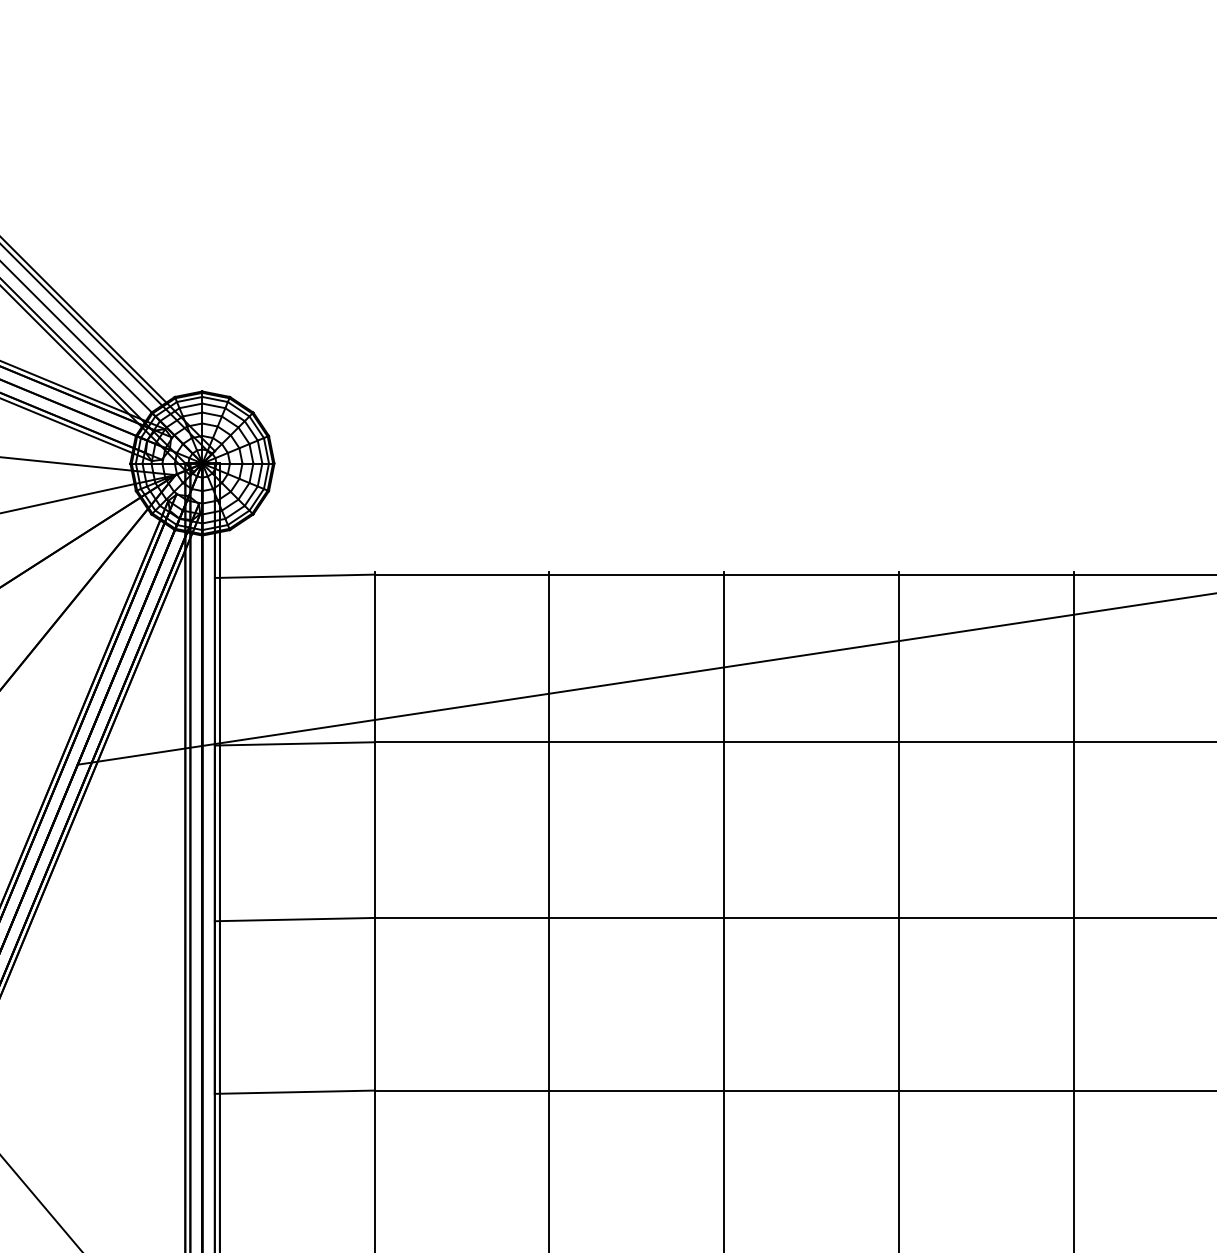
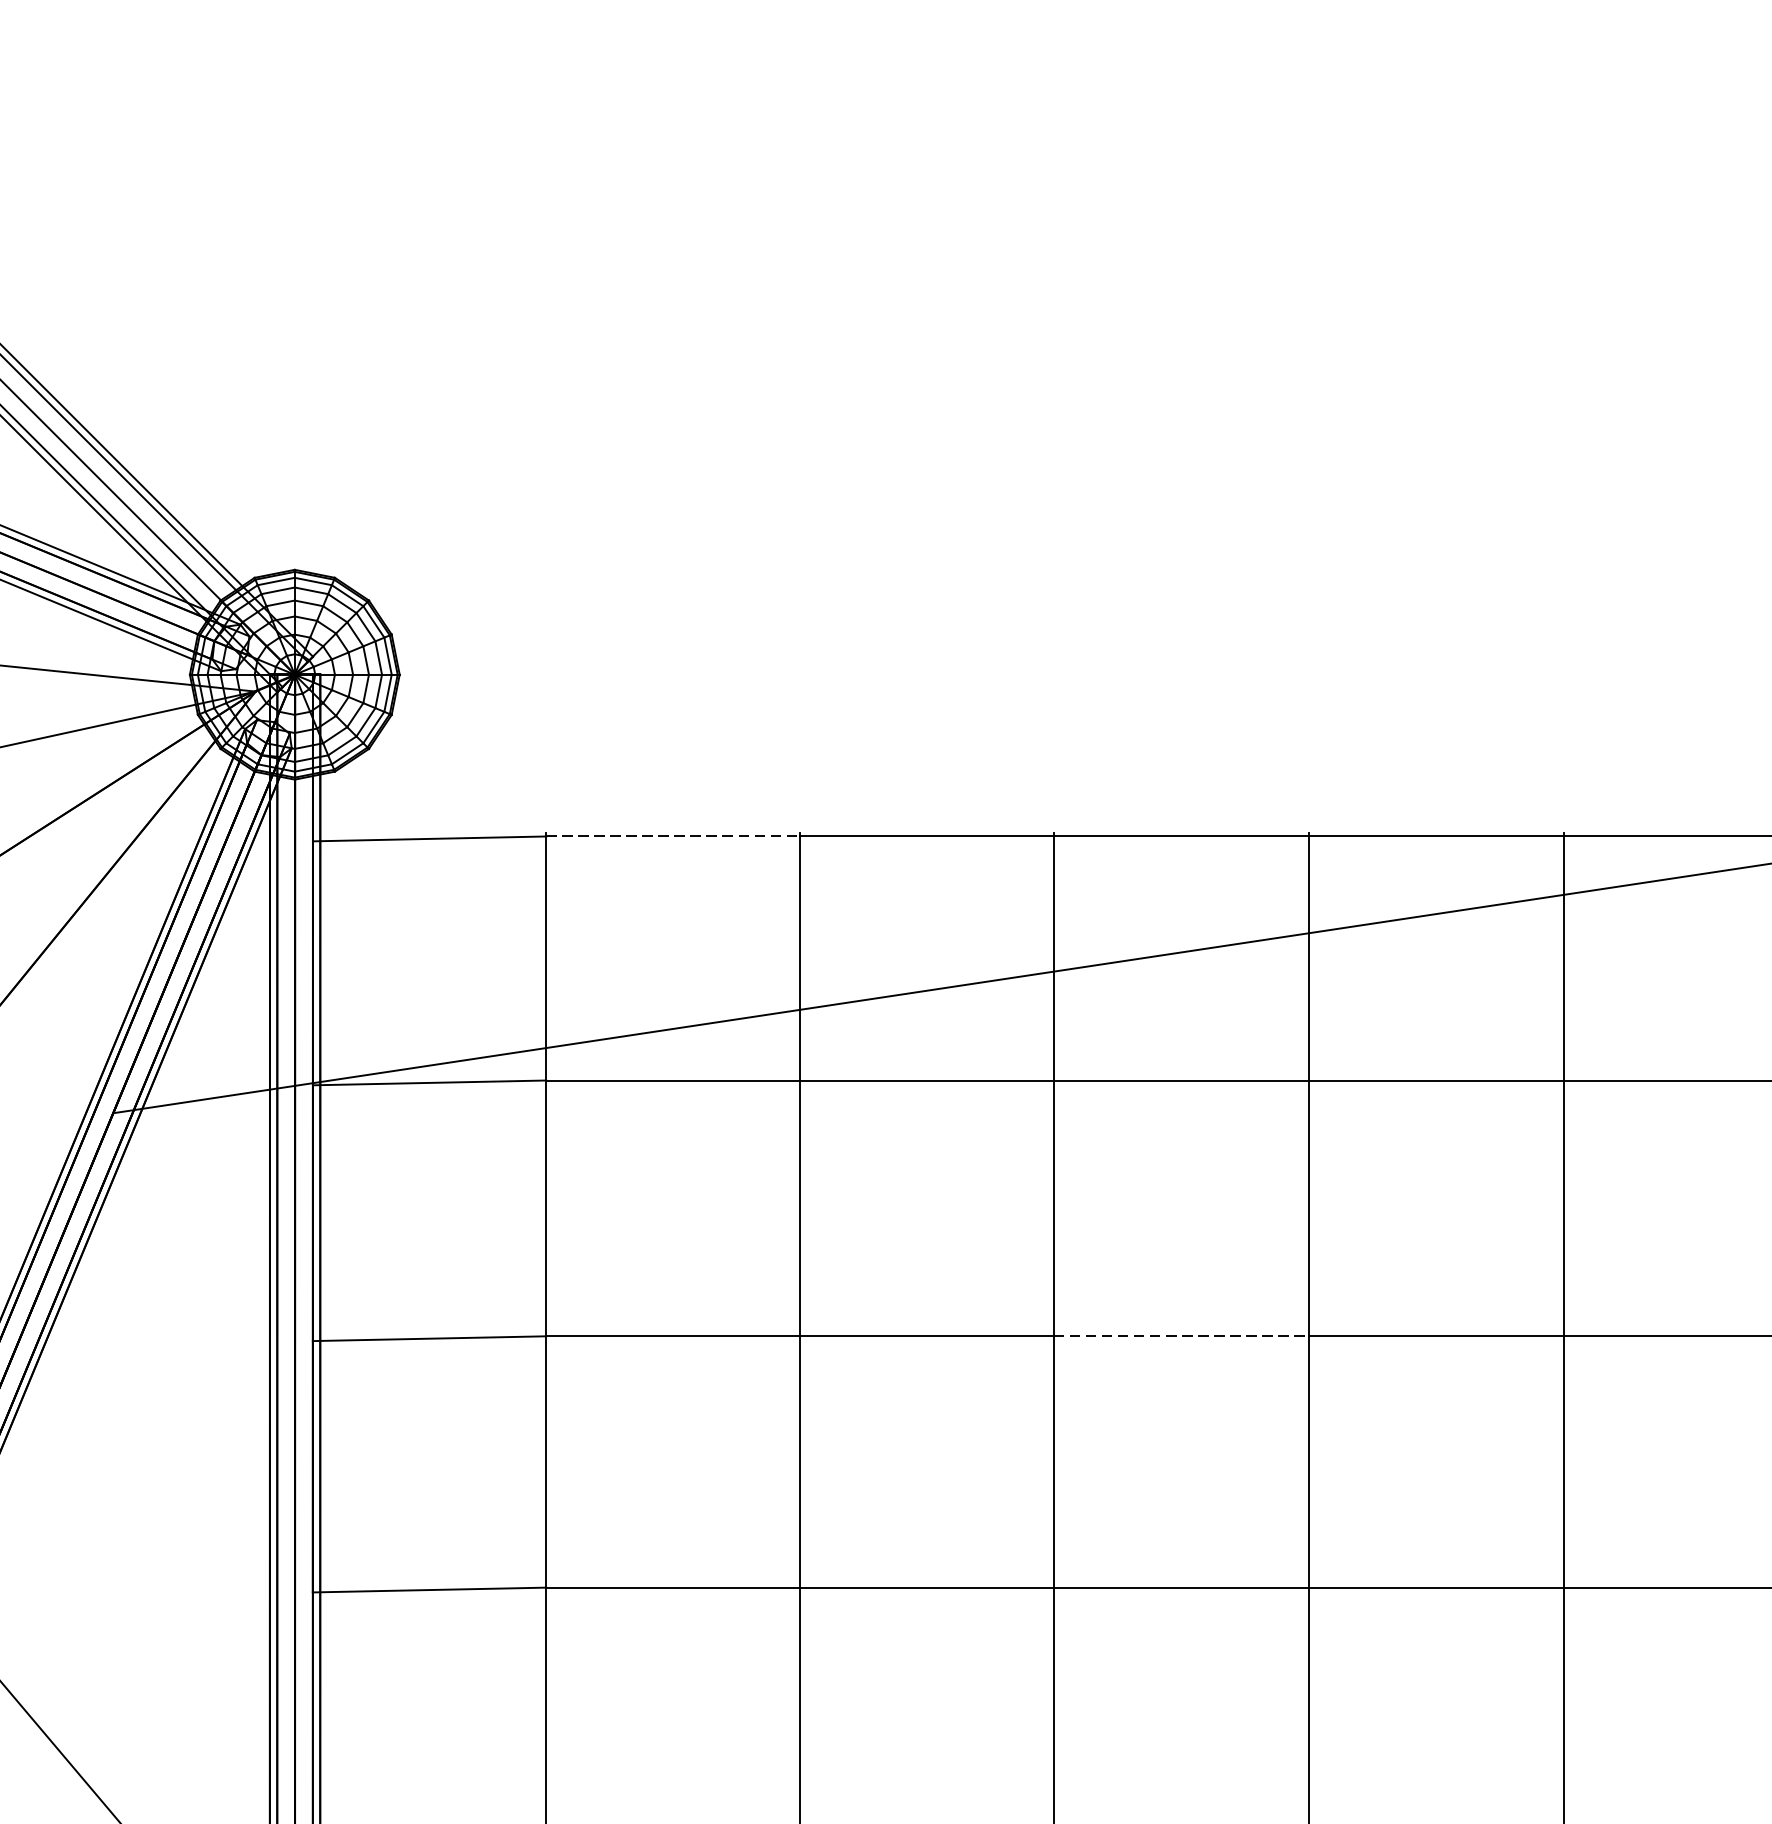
line: (462, 574) -> (673, 836), solid -> dashed
line: (811, 917) -> (1181, 1335), solid -> dashed

